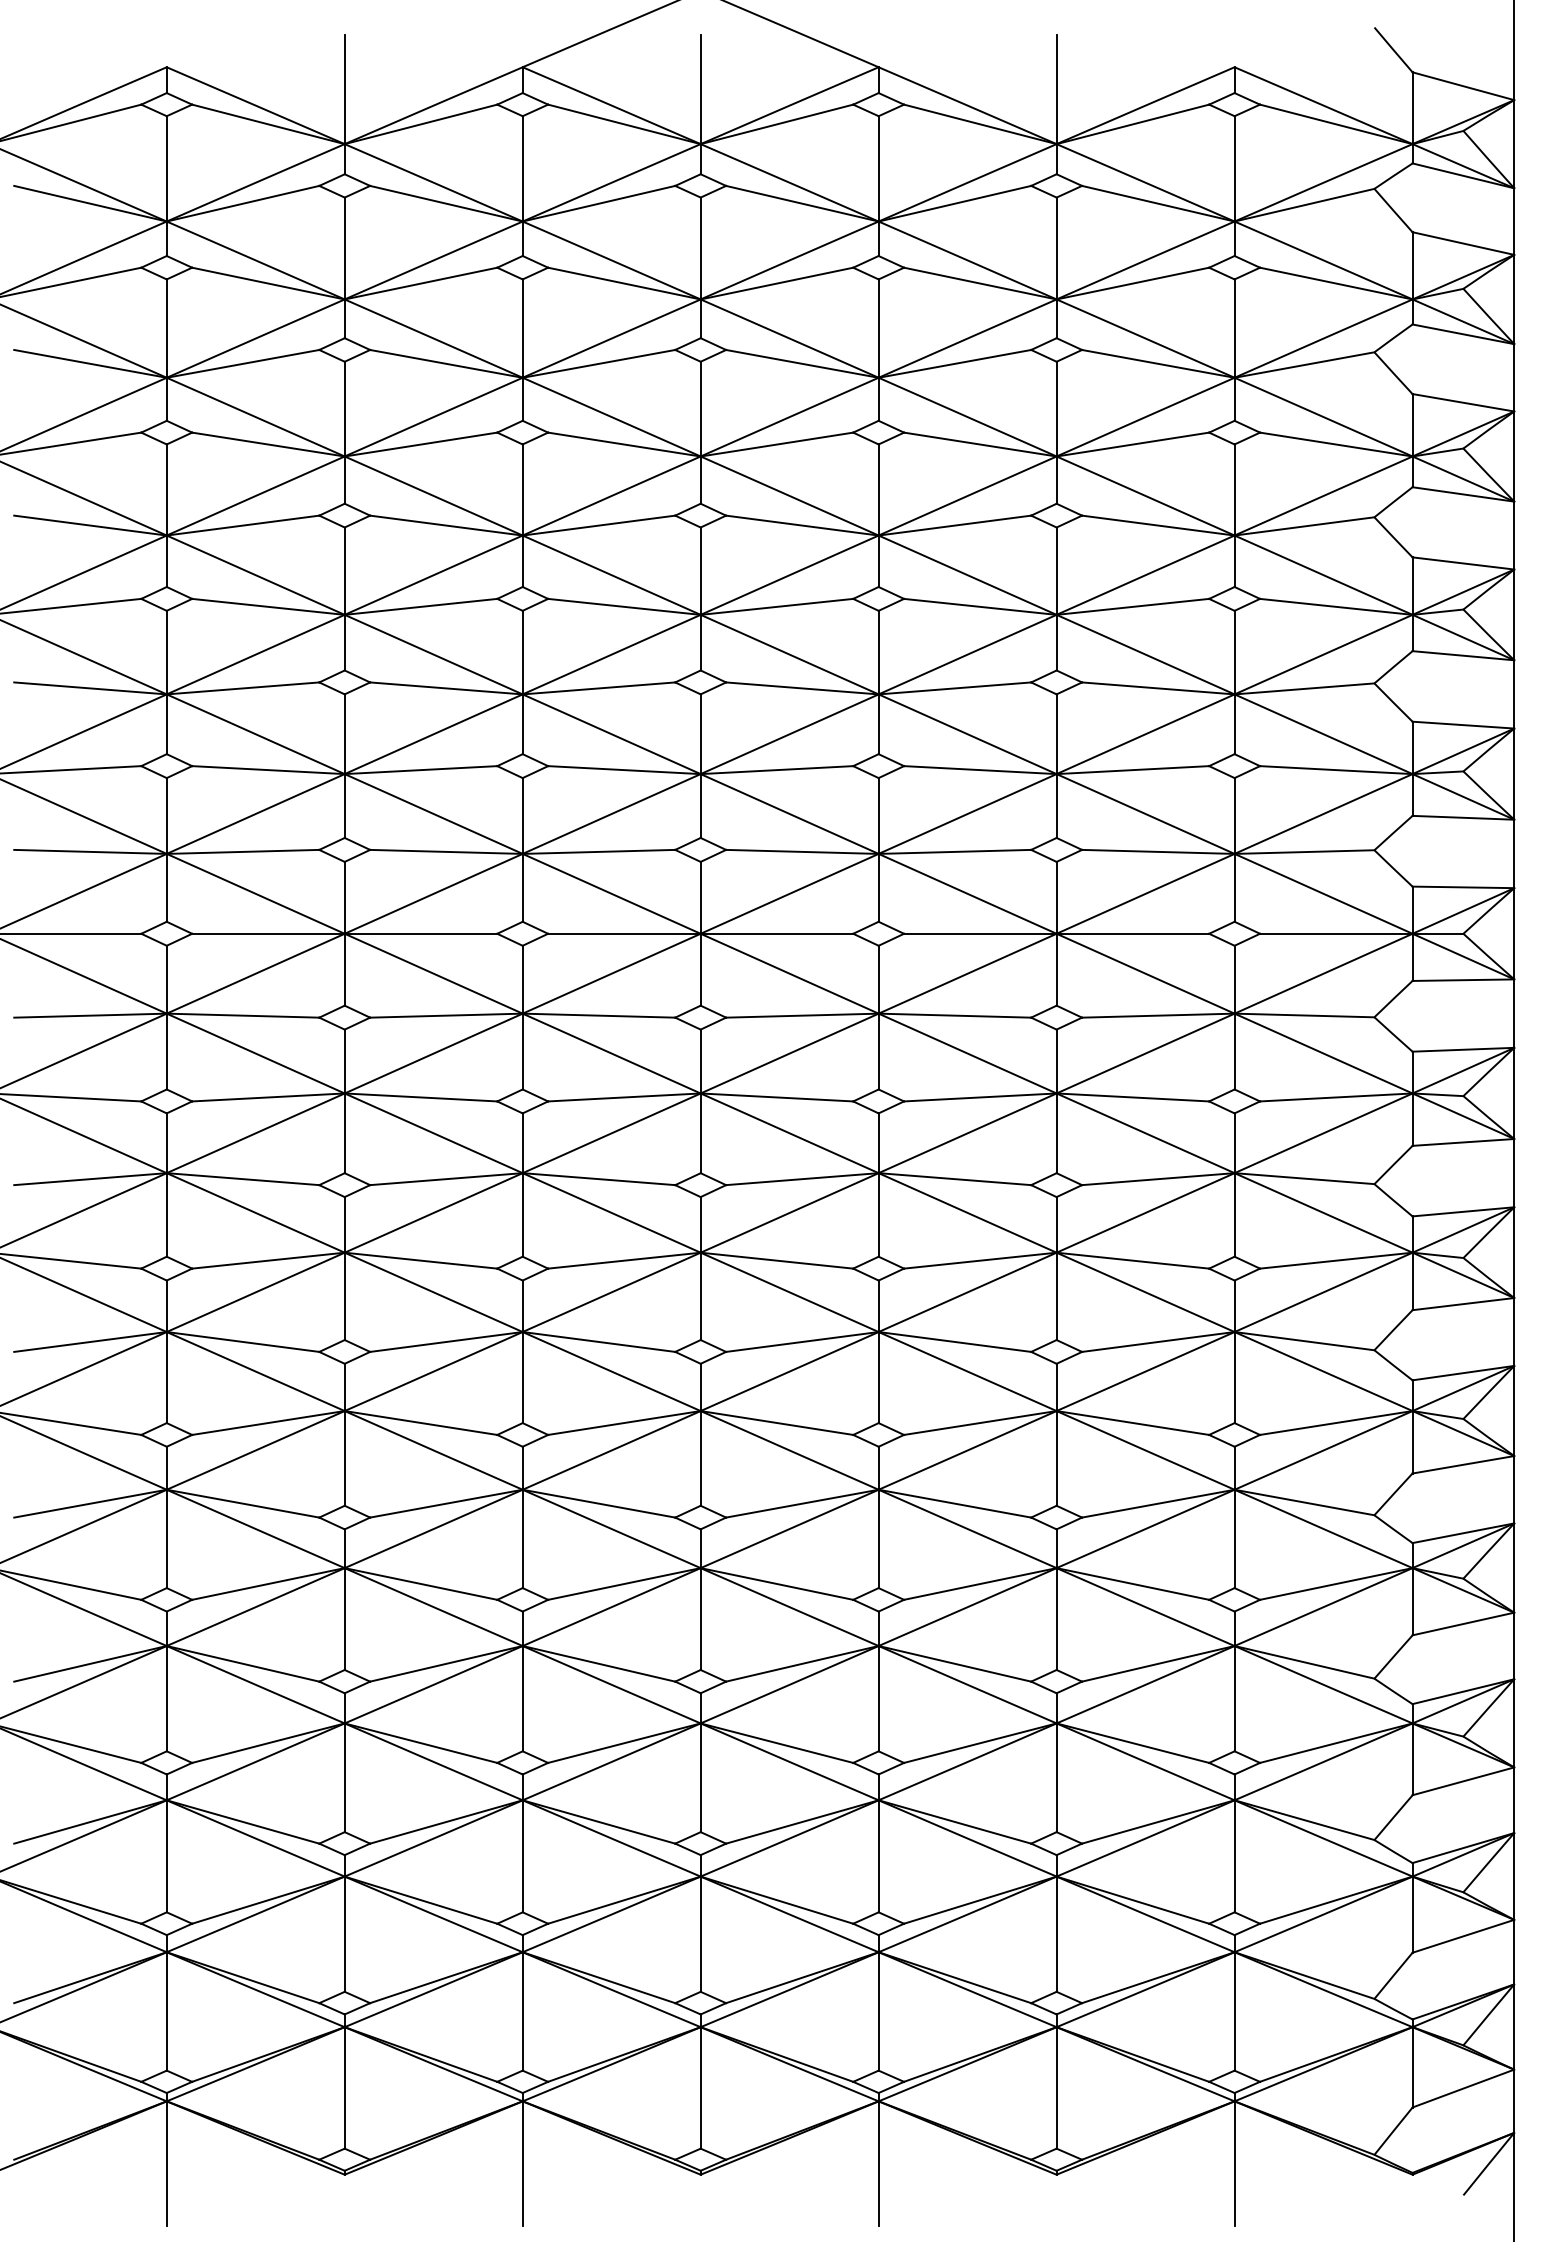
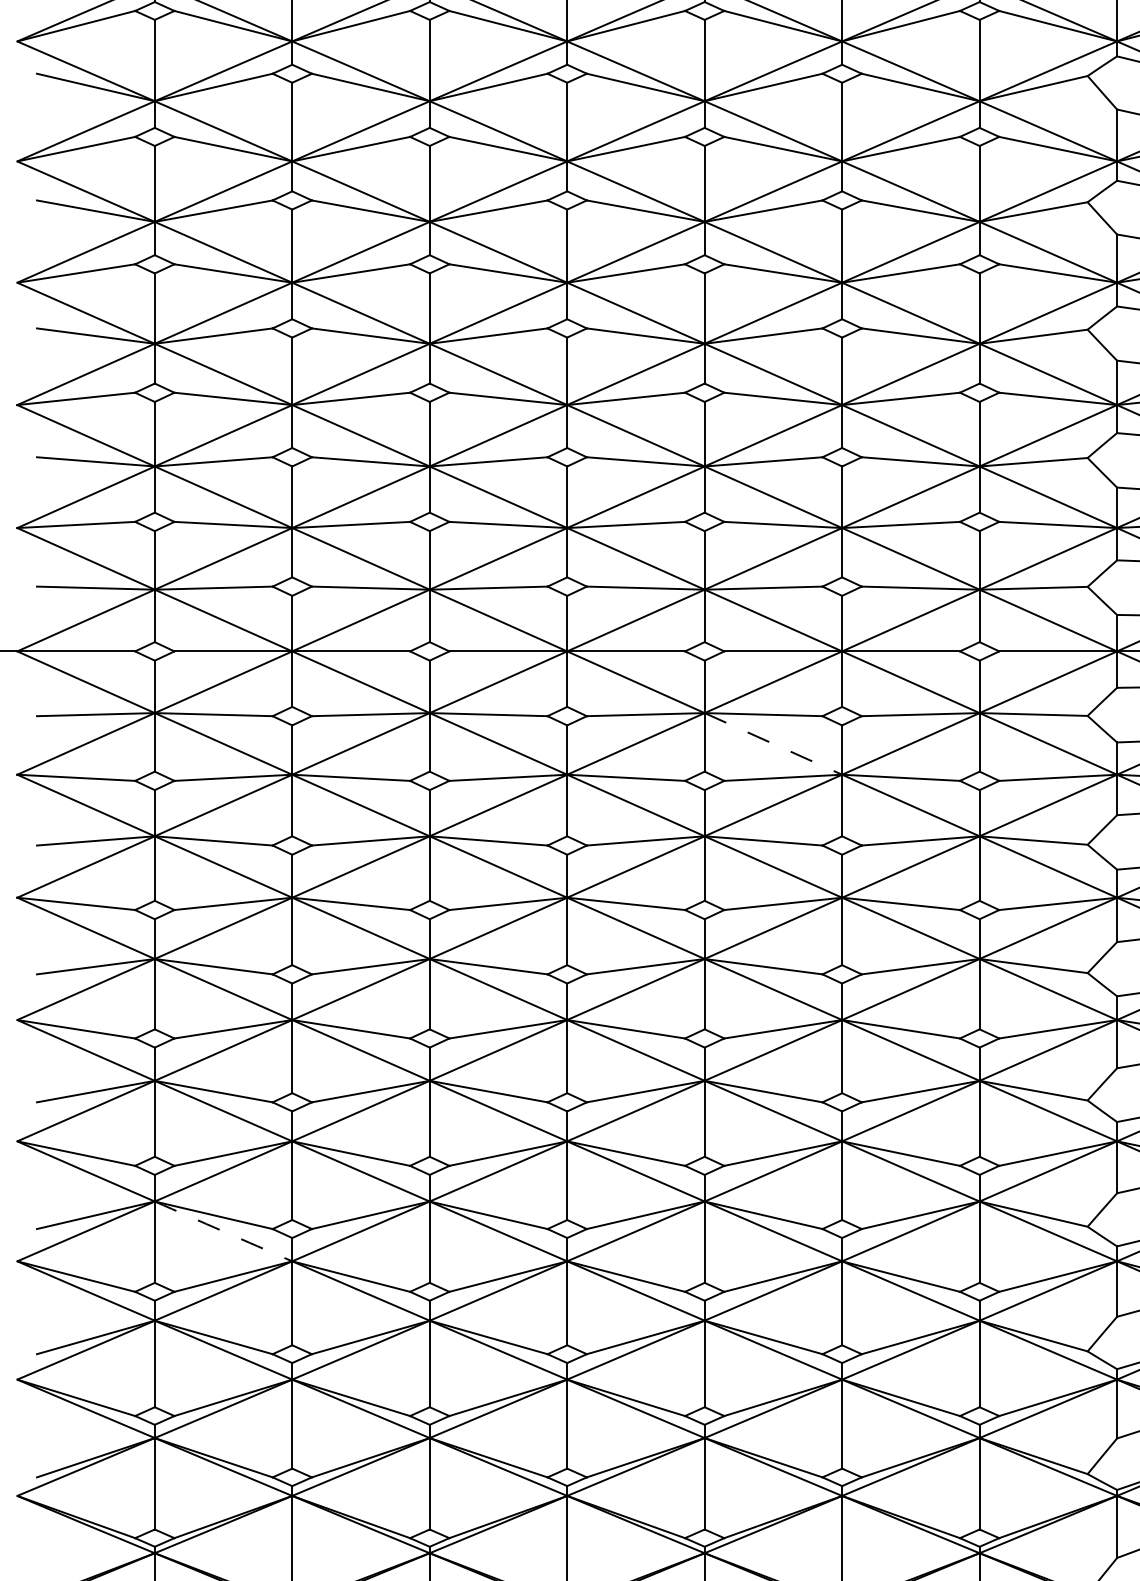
line: (967, 1053) -> (773, 743), solid -> dashed
arc: (255, 1684) -> (223, 1231), solid -> dashed

